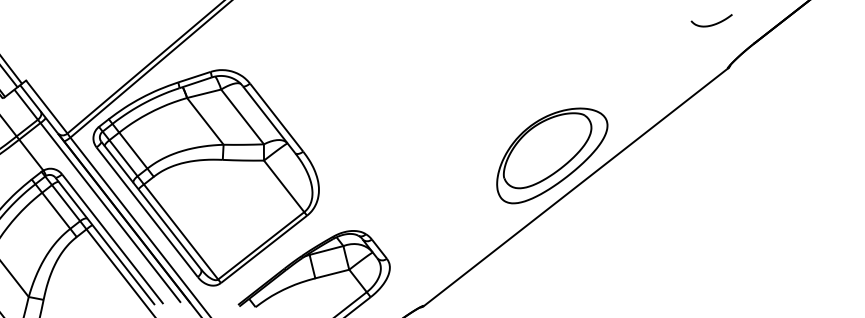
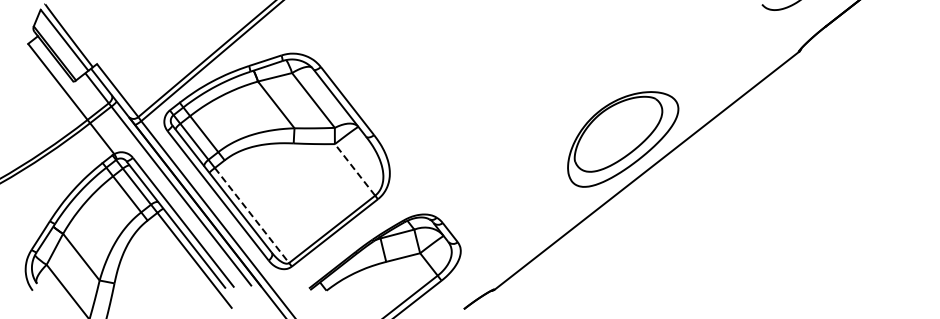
line: (284, 185) -> (355, 169), solid -> dashed
line: (181, 231) -> (252, 215), solid -> dashed

